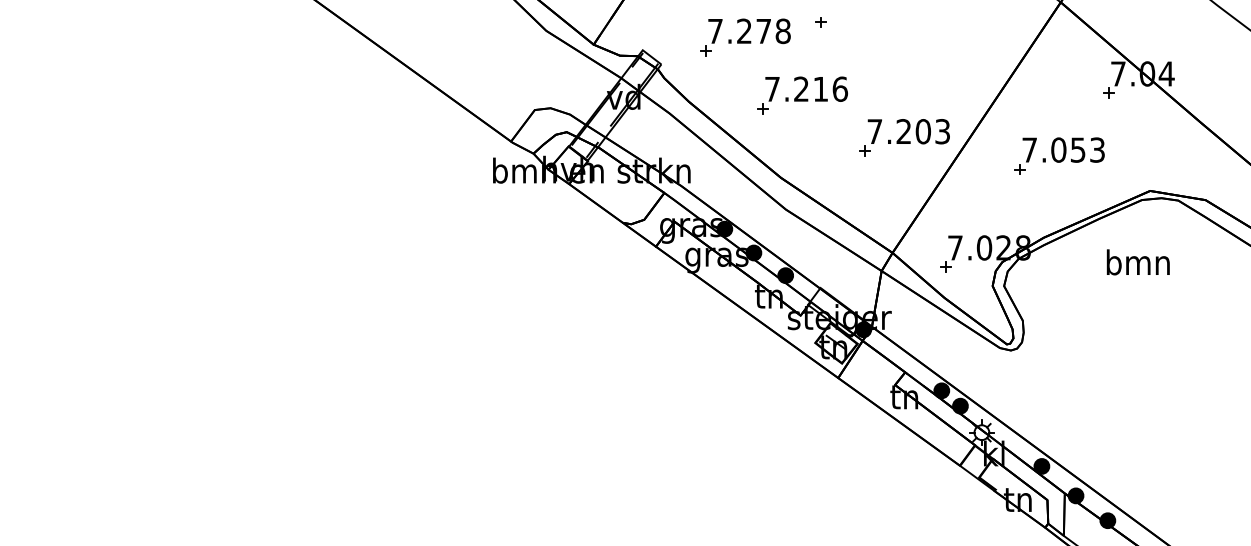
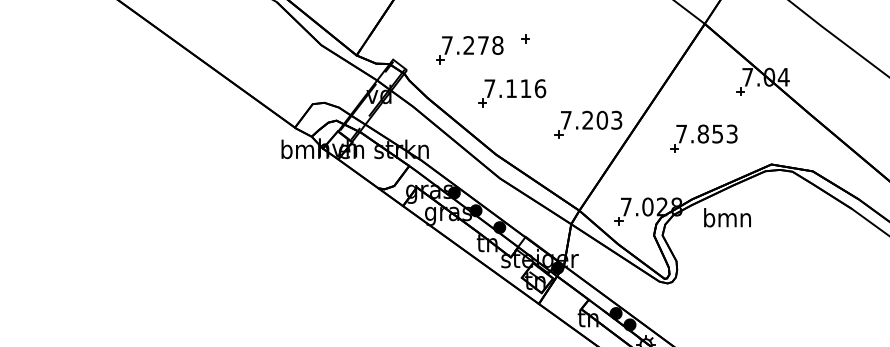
text: (801, 88) -> (511, 88), 7.216 -> 7.116
text: (1058, 149) -> (703, 133), 7.053 -> 7.853
text: (1137, 262) -> (726, 217), moved

